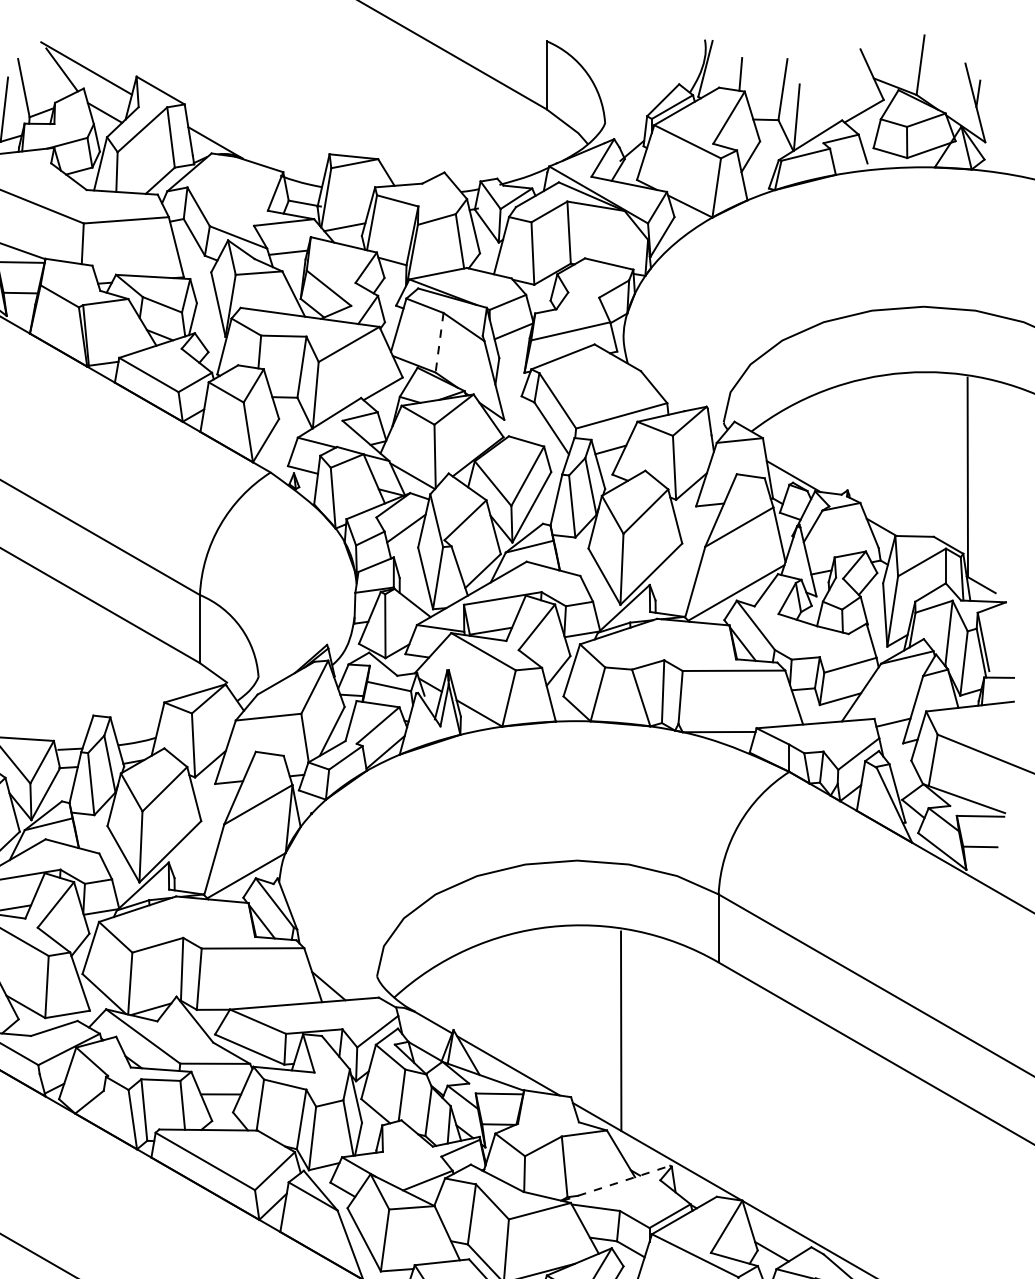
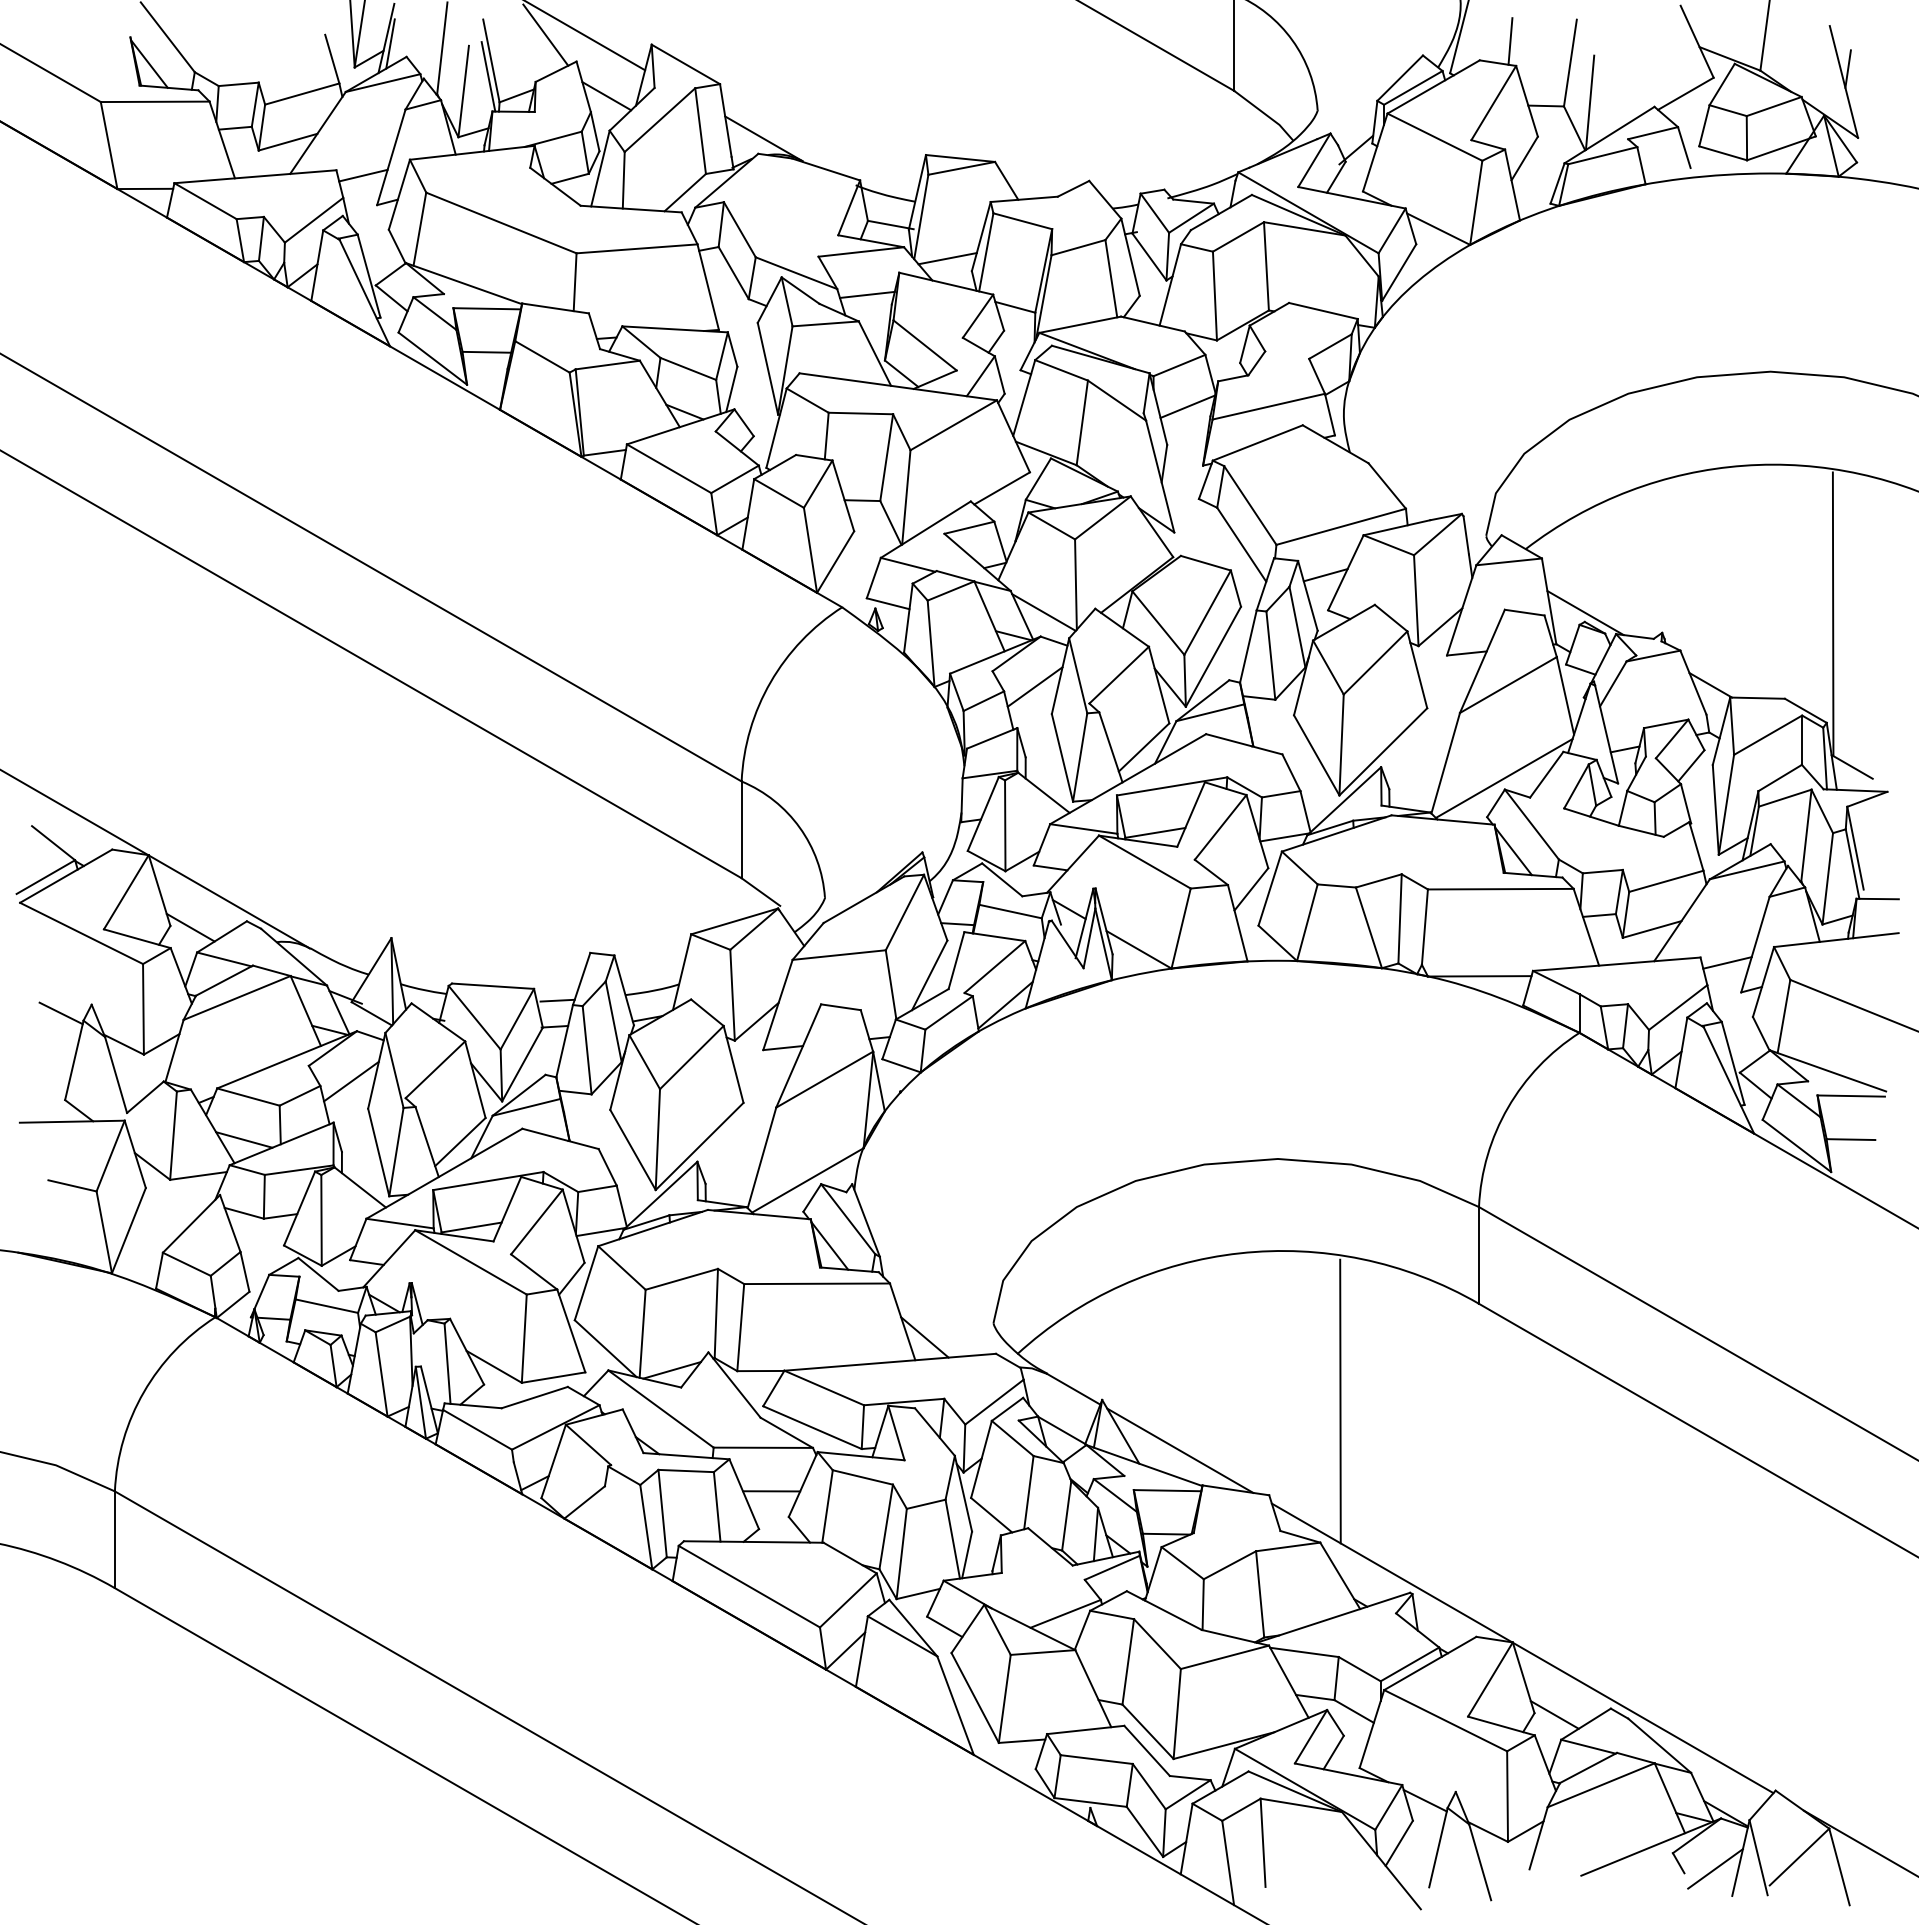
line: (21, 99) -> (488, 76), added
line: (439, 342) -> (1082, 422), dashed -> solid
line: (616, 1183) -> (1333, 1617), dashed -> solid

